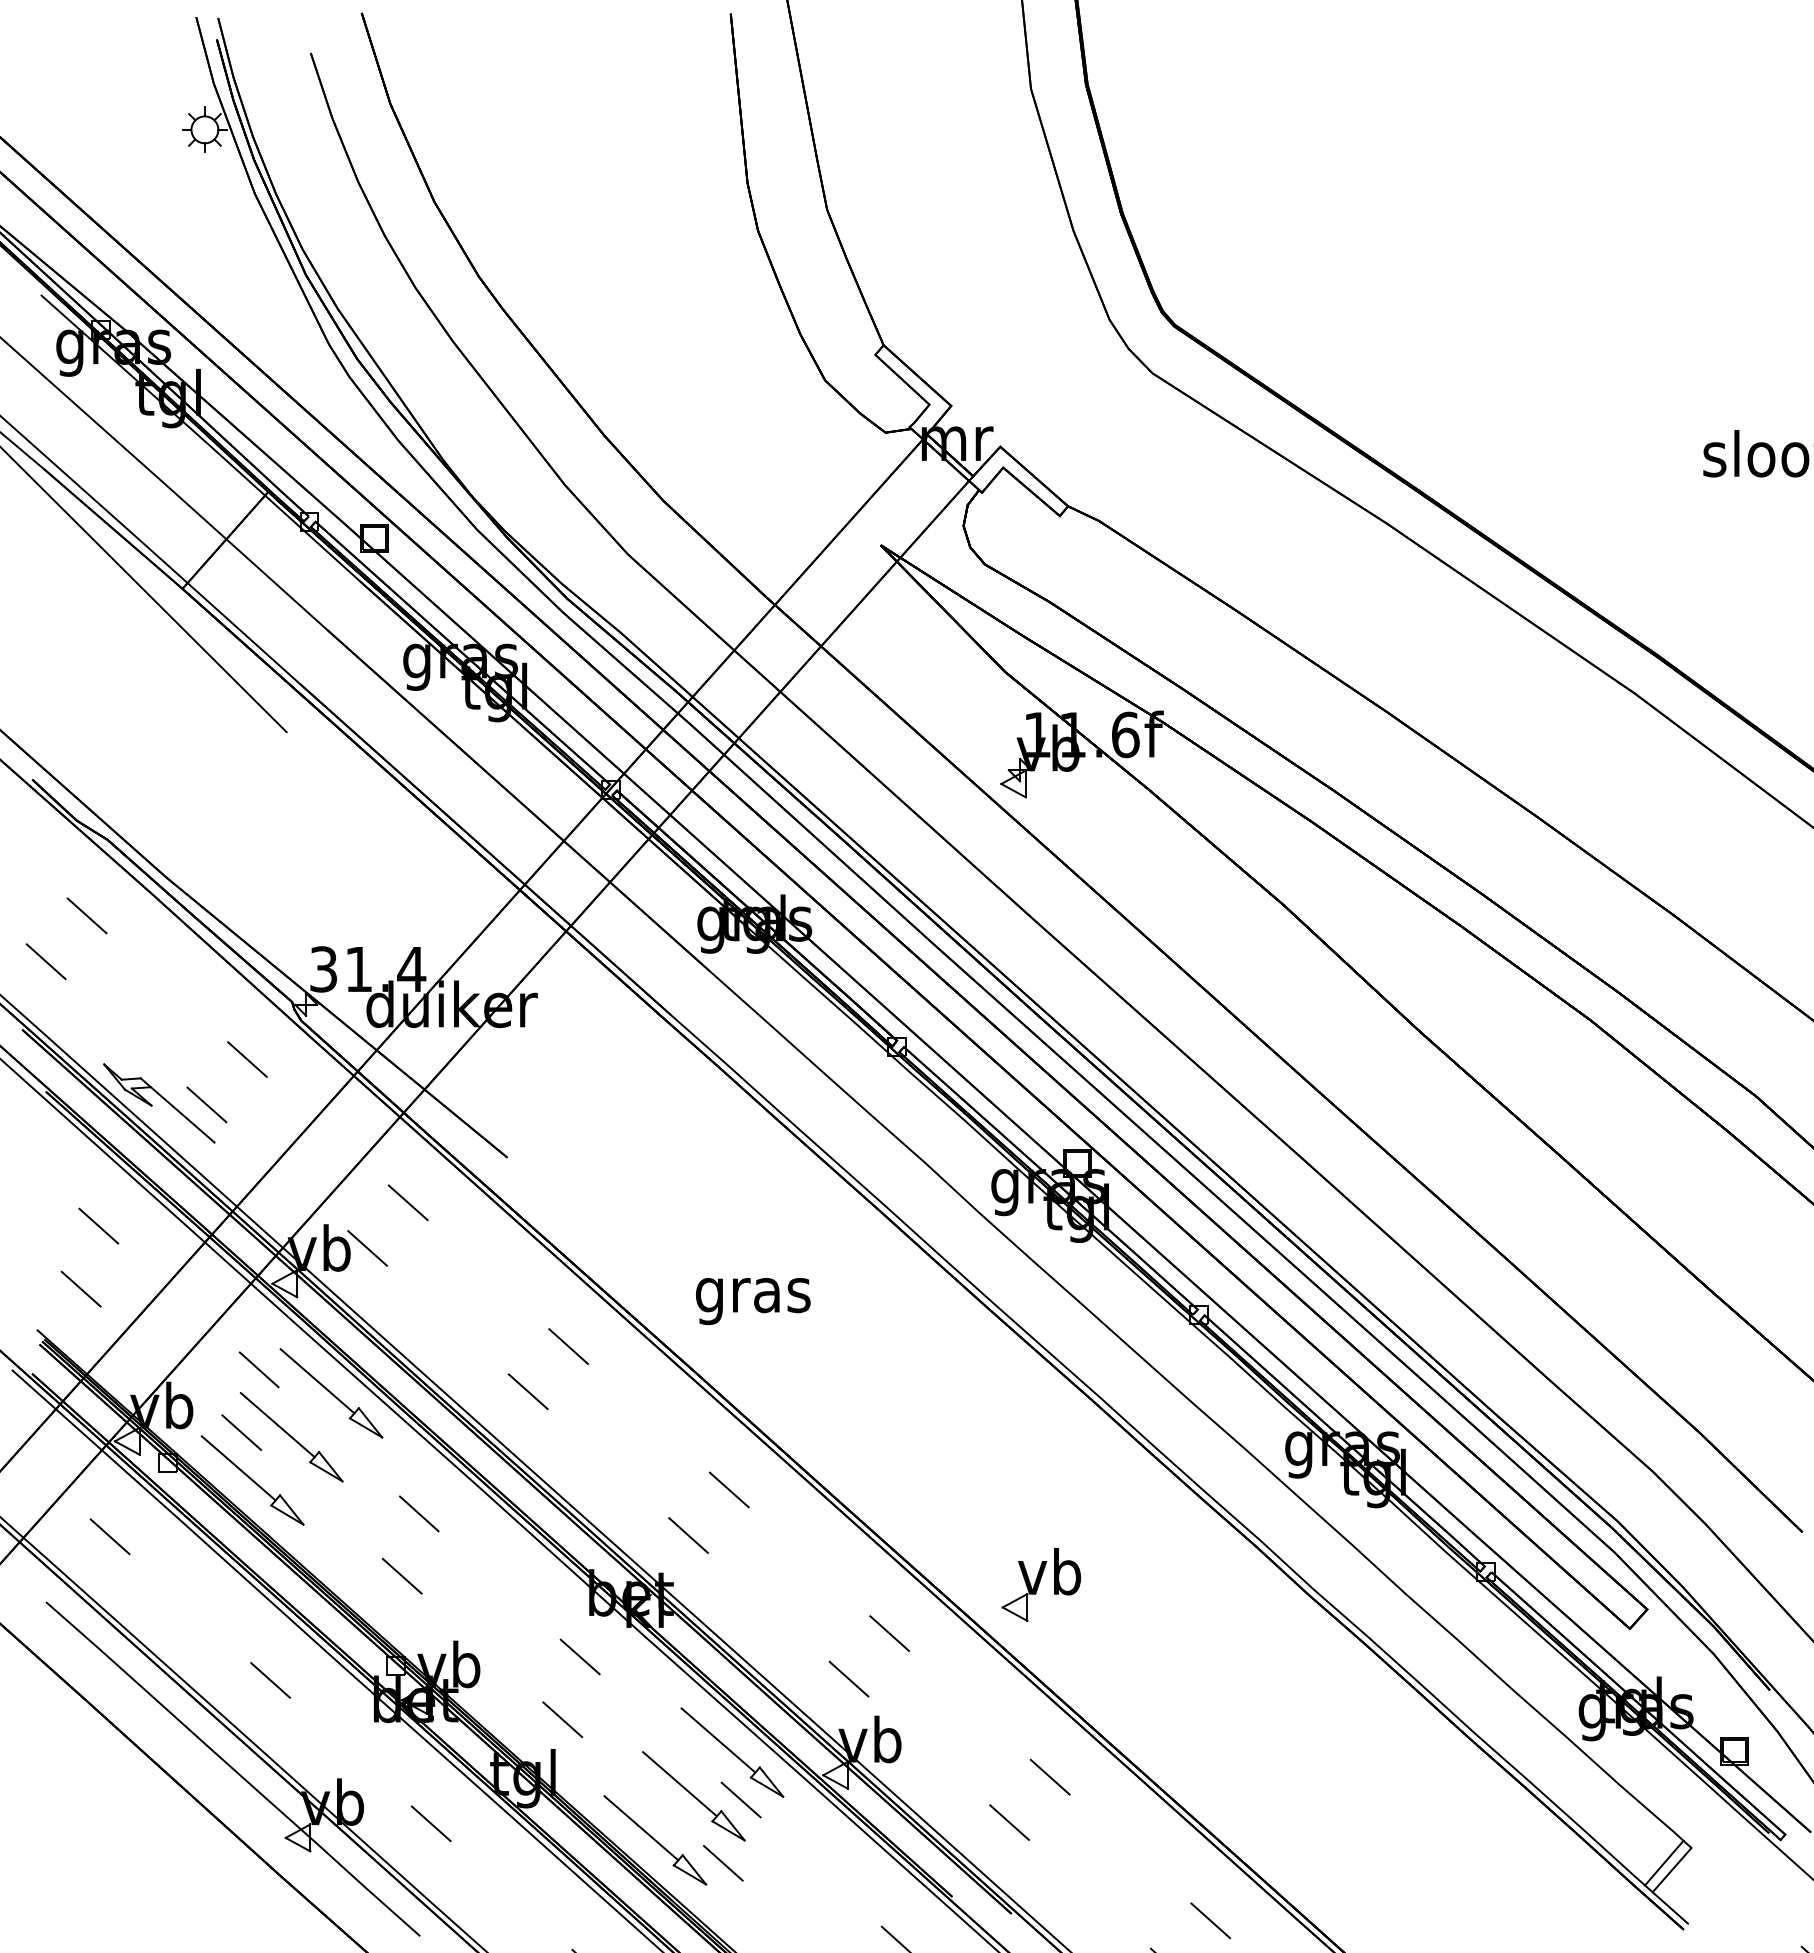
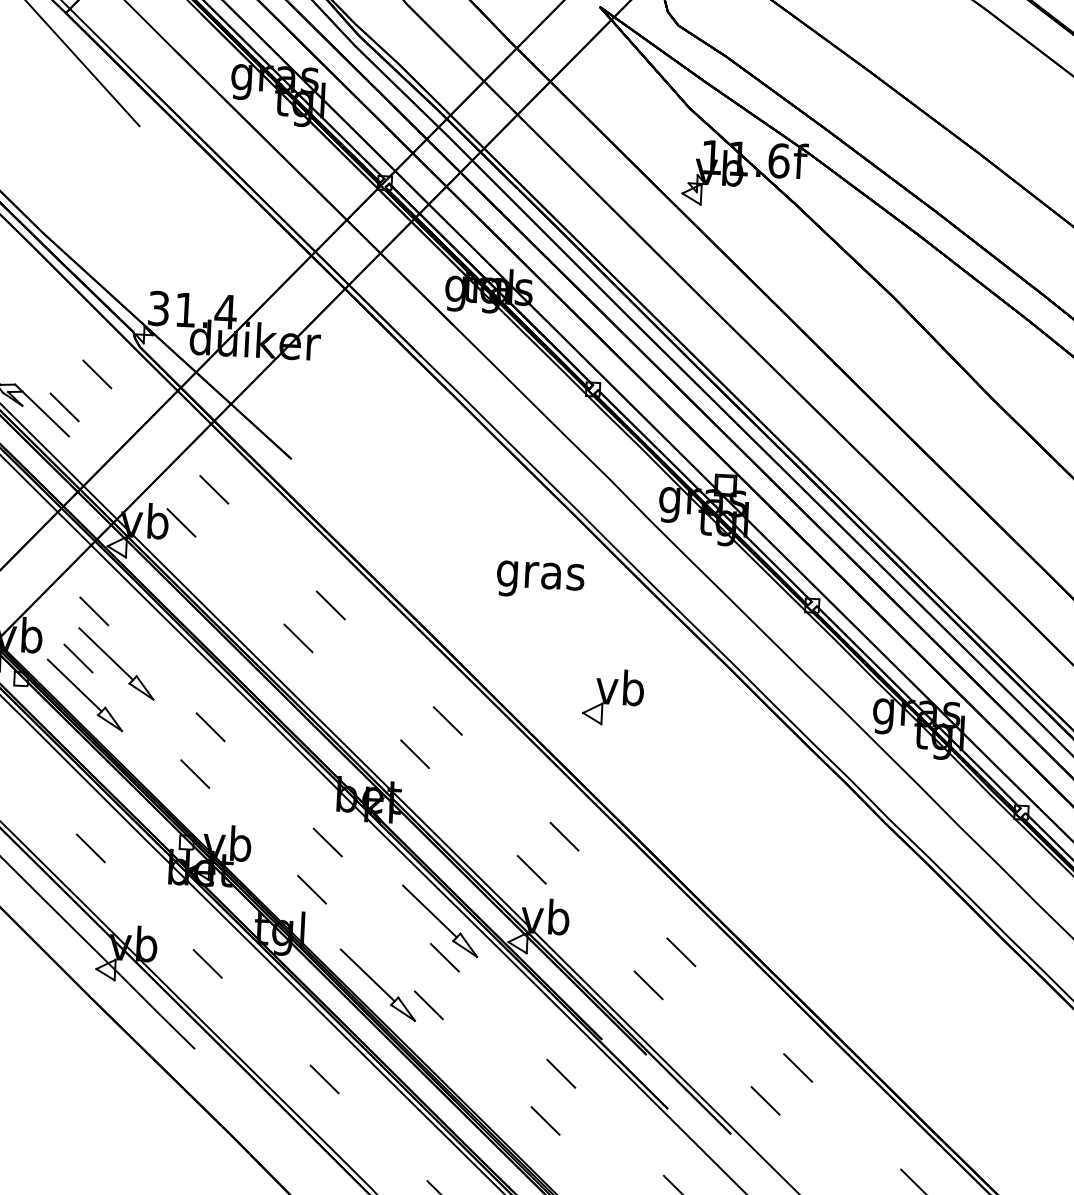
text: (753, 1301) -> (540, 580), moved
part: (331, 1393) -> (148, 632), removed
part: (1040, 1584) -> (612, 696), moved
part: (693, 1796) -> (408, 953), removed

